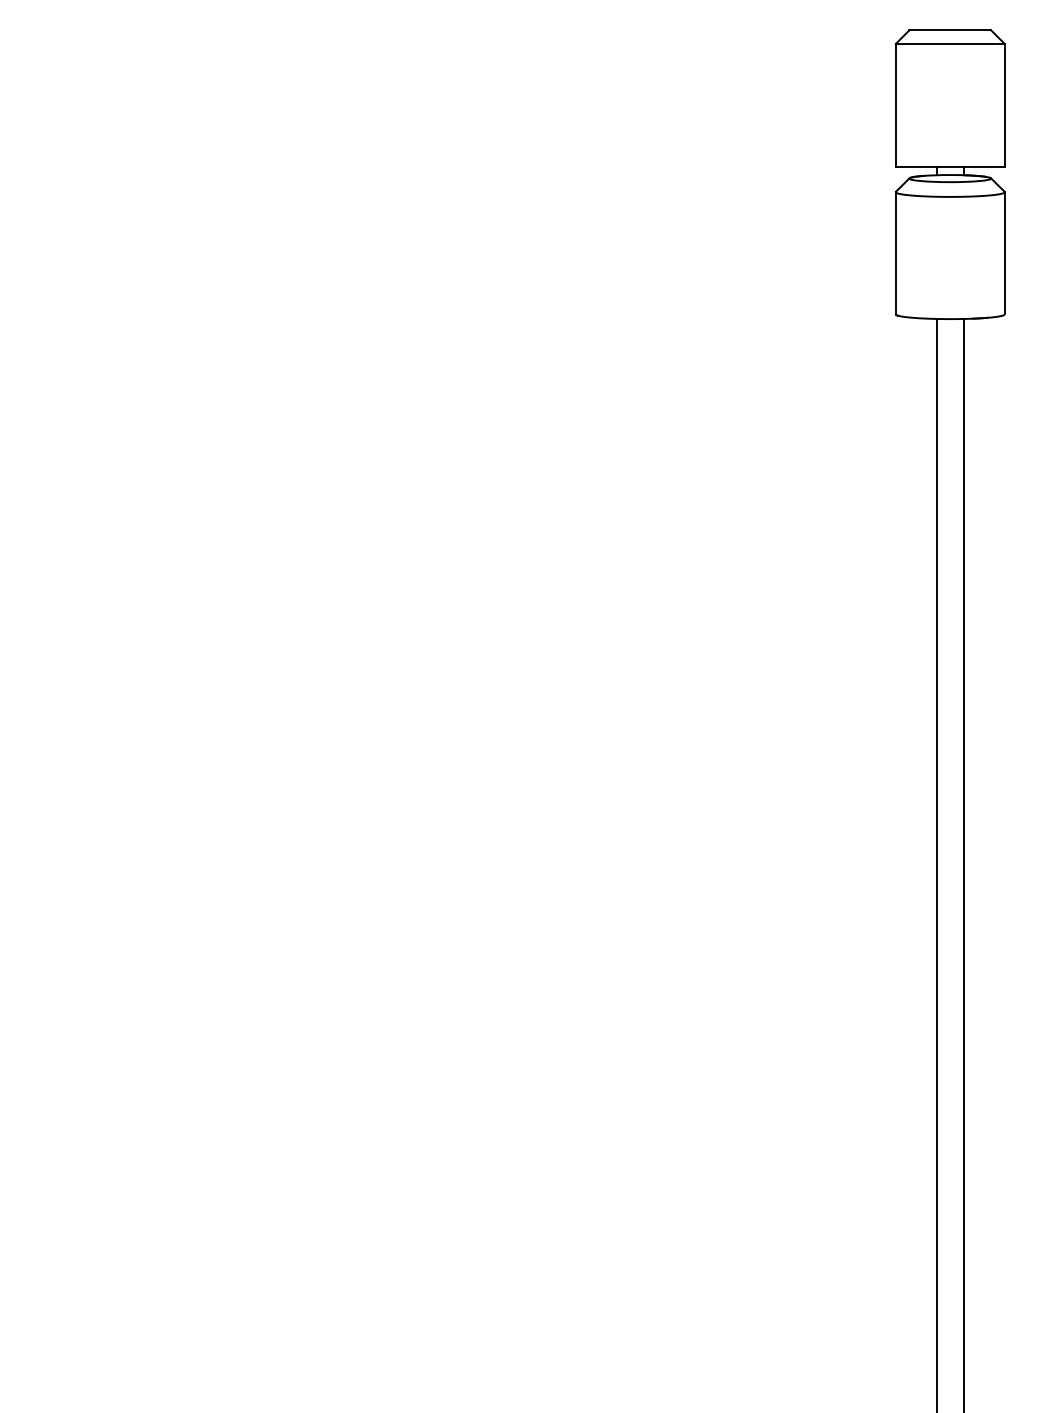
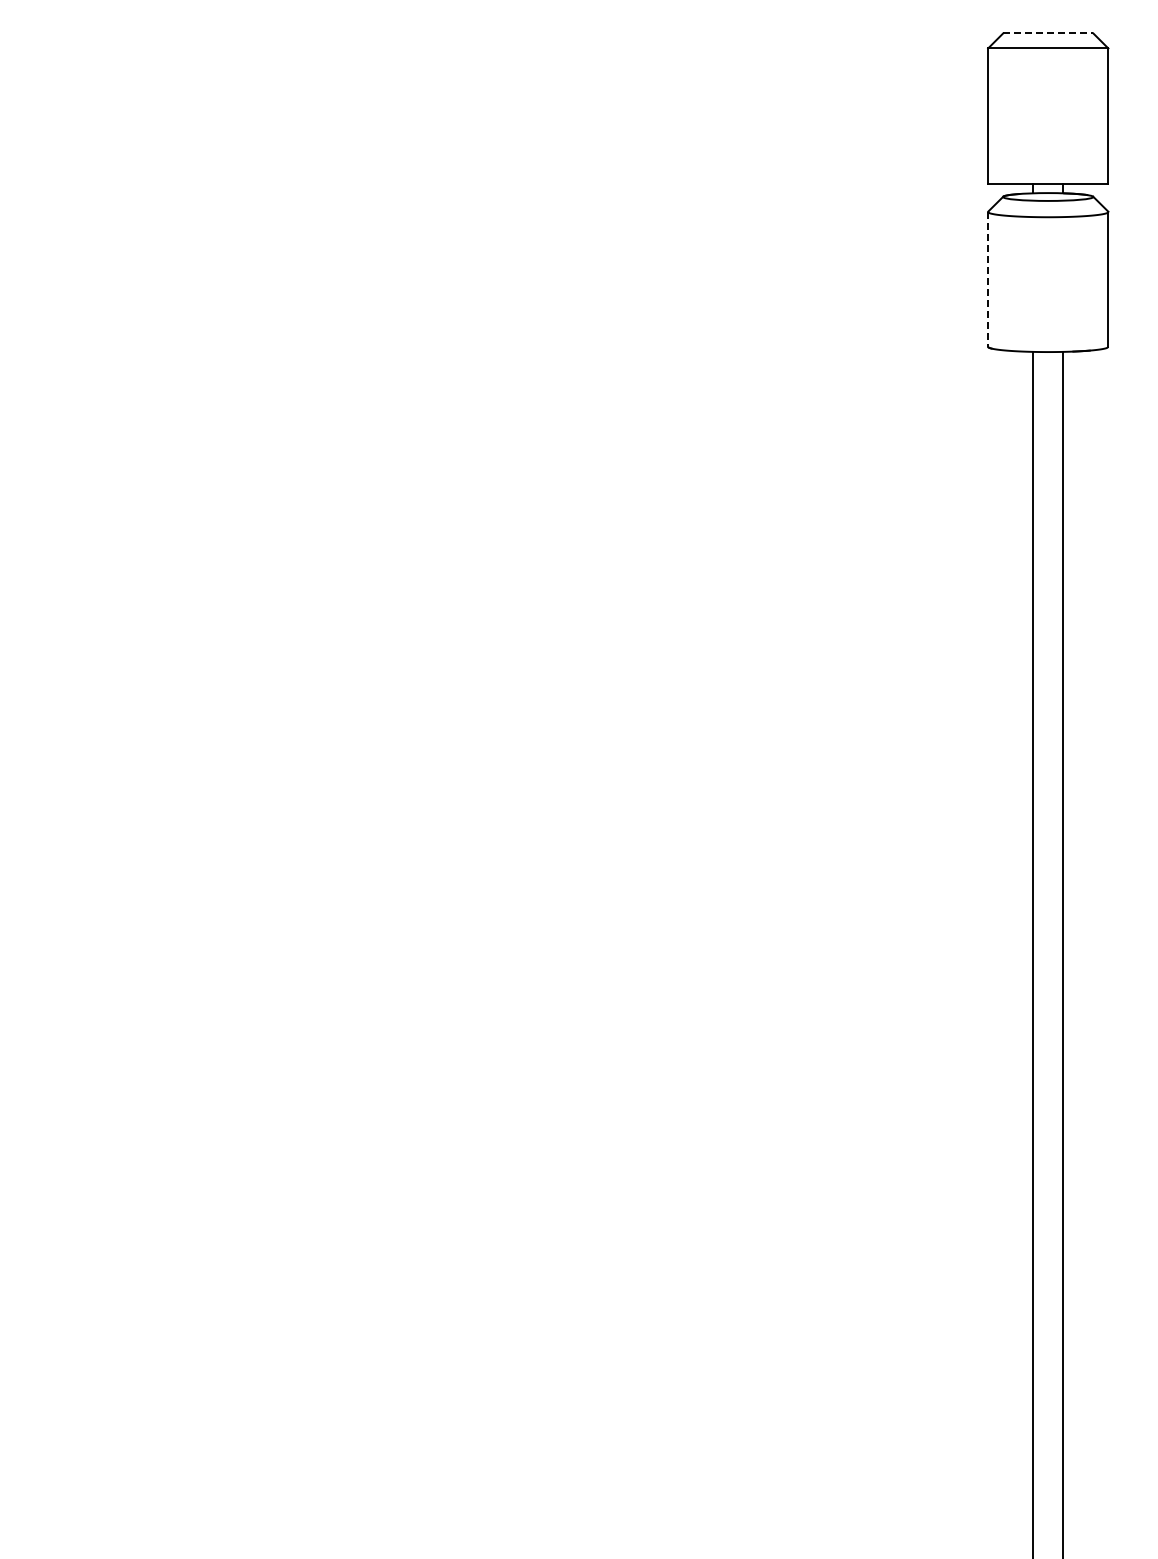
line: (950, 30) -> (1048, 33), solid -> dashed
line: (896, 253) -> (988, 279), solid -> dashed

